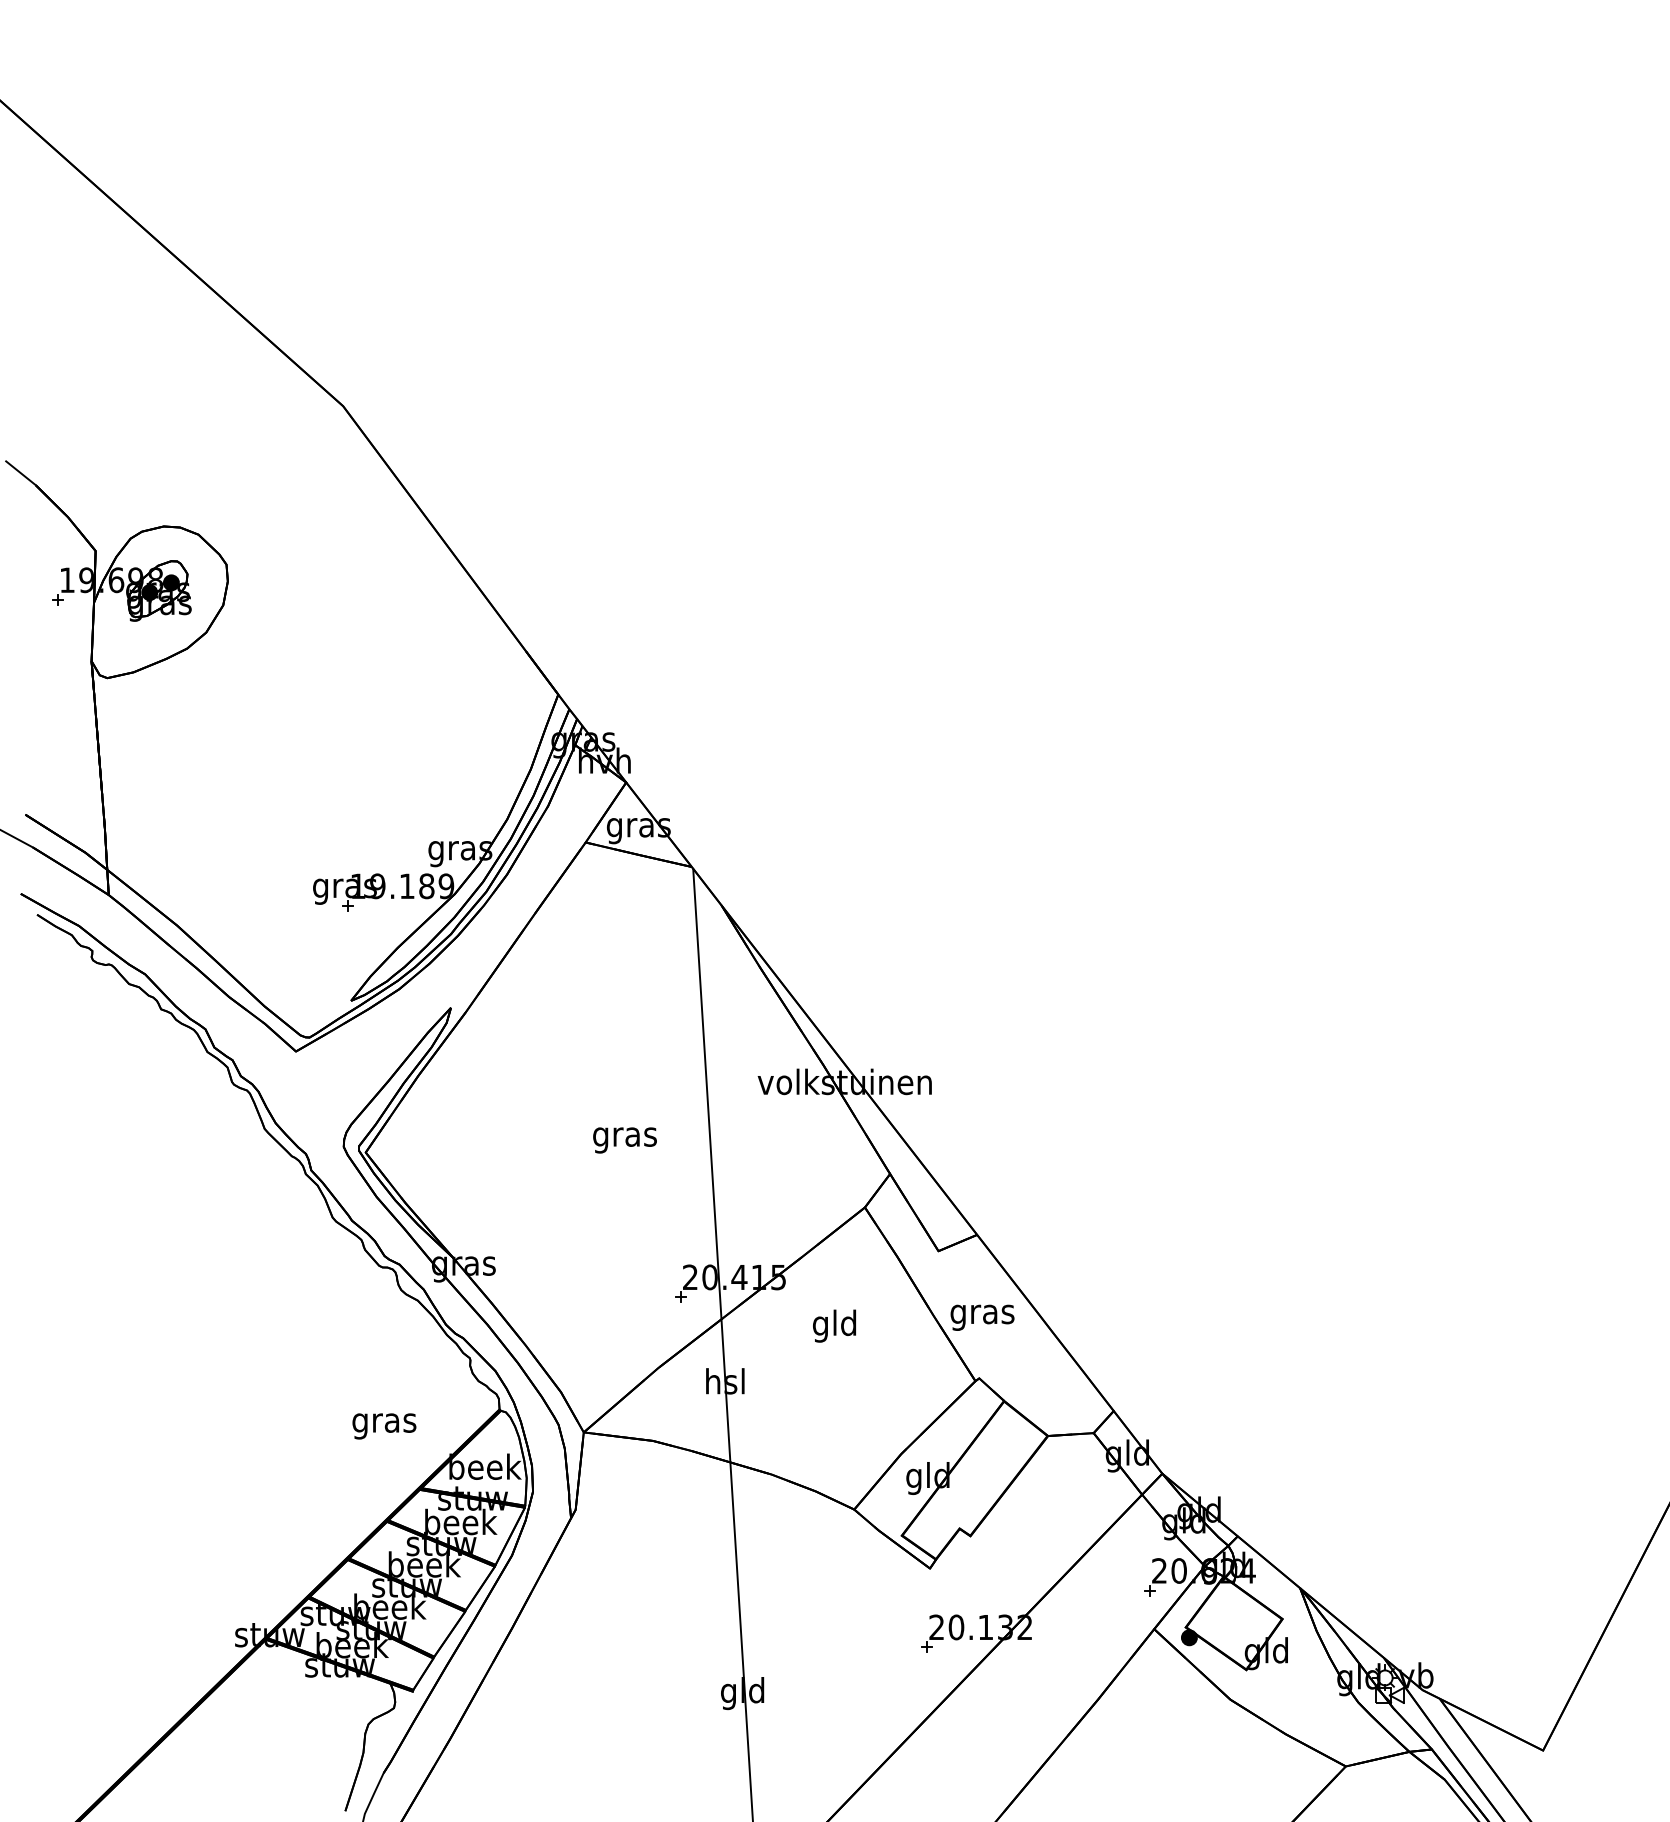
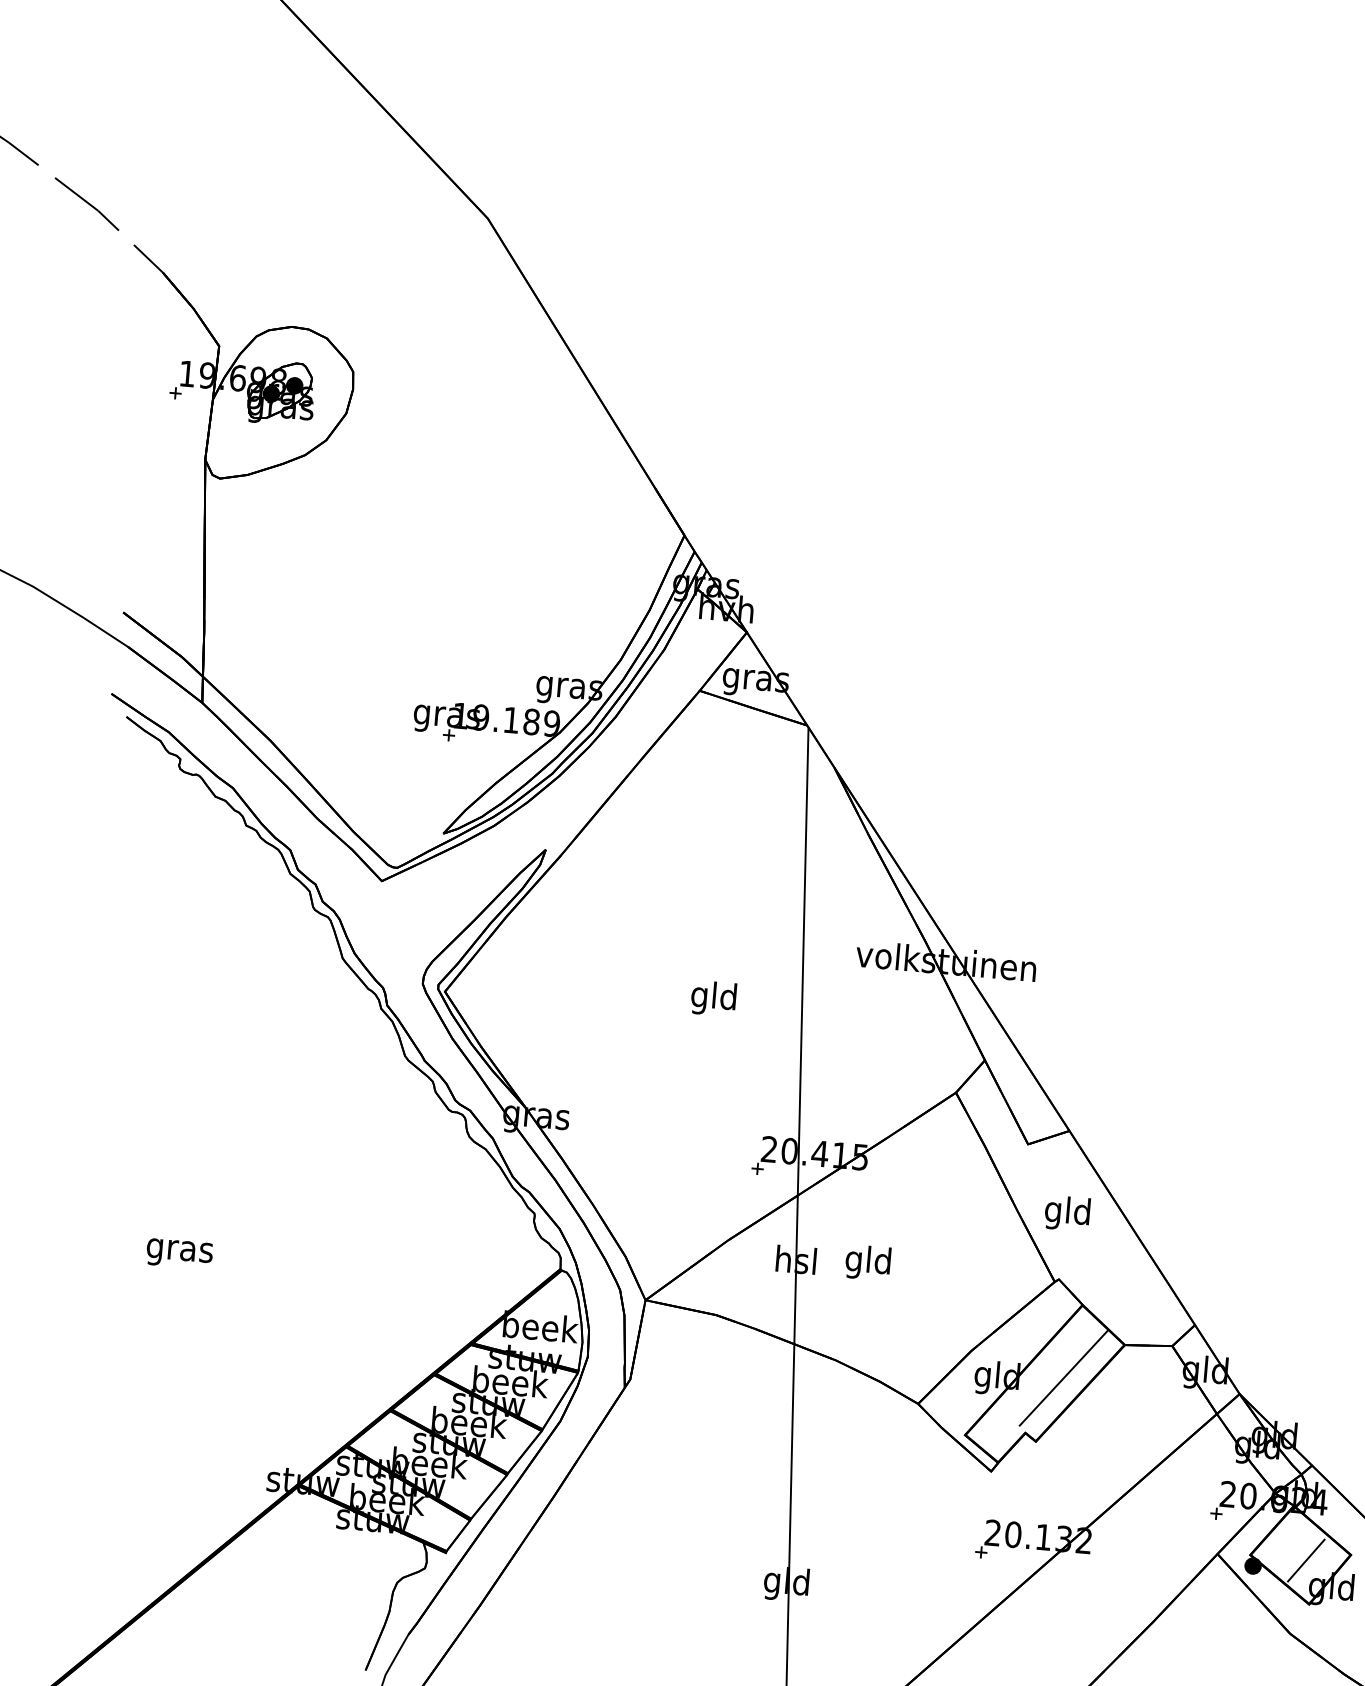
text: (624, 1136) -> (713, 998), gras -> gld
text: (982, 1313) -> (1068, 1212), gras -> gld
text: (834, 1325) -> (868, 1262), moved
text: (384, 1426) -> (179, 1254), moved
line: (991, 1472) -> (1063, 1377), added
line: (1239, 1627) -> (1305, 1559), added

